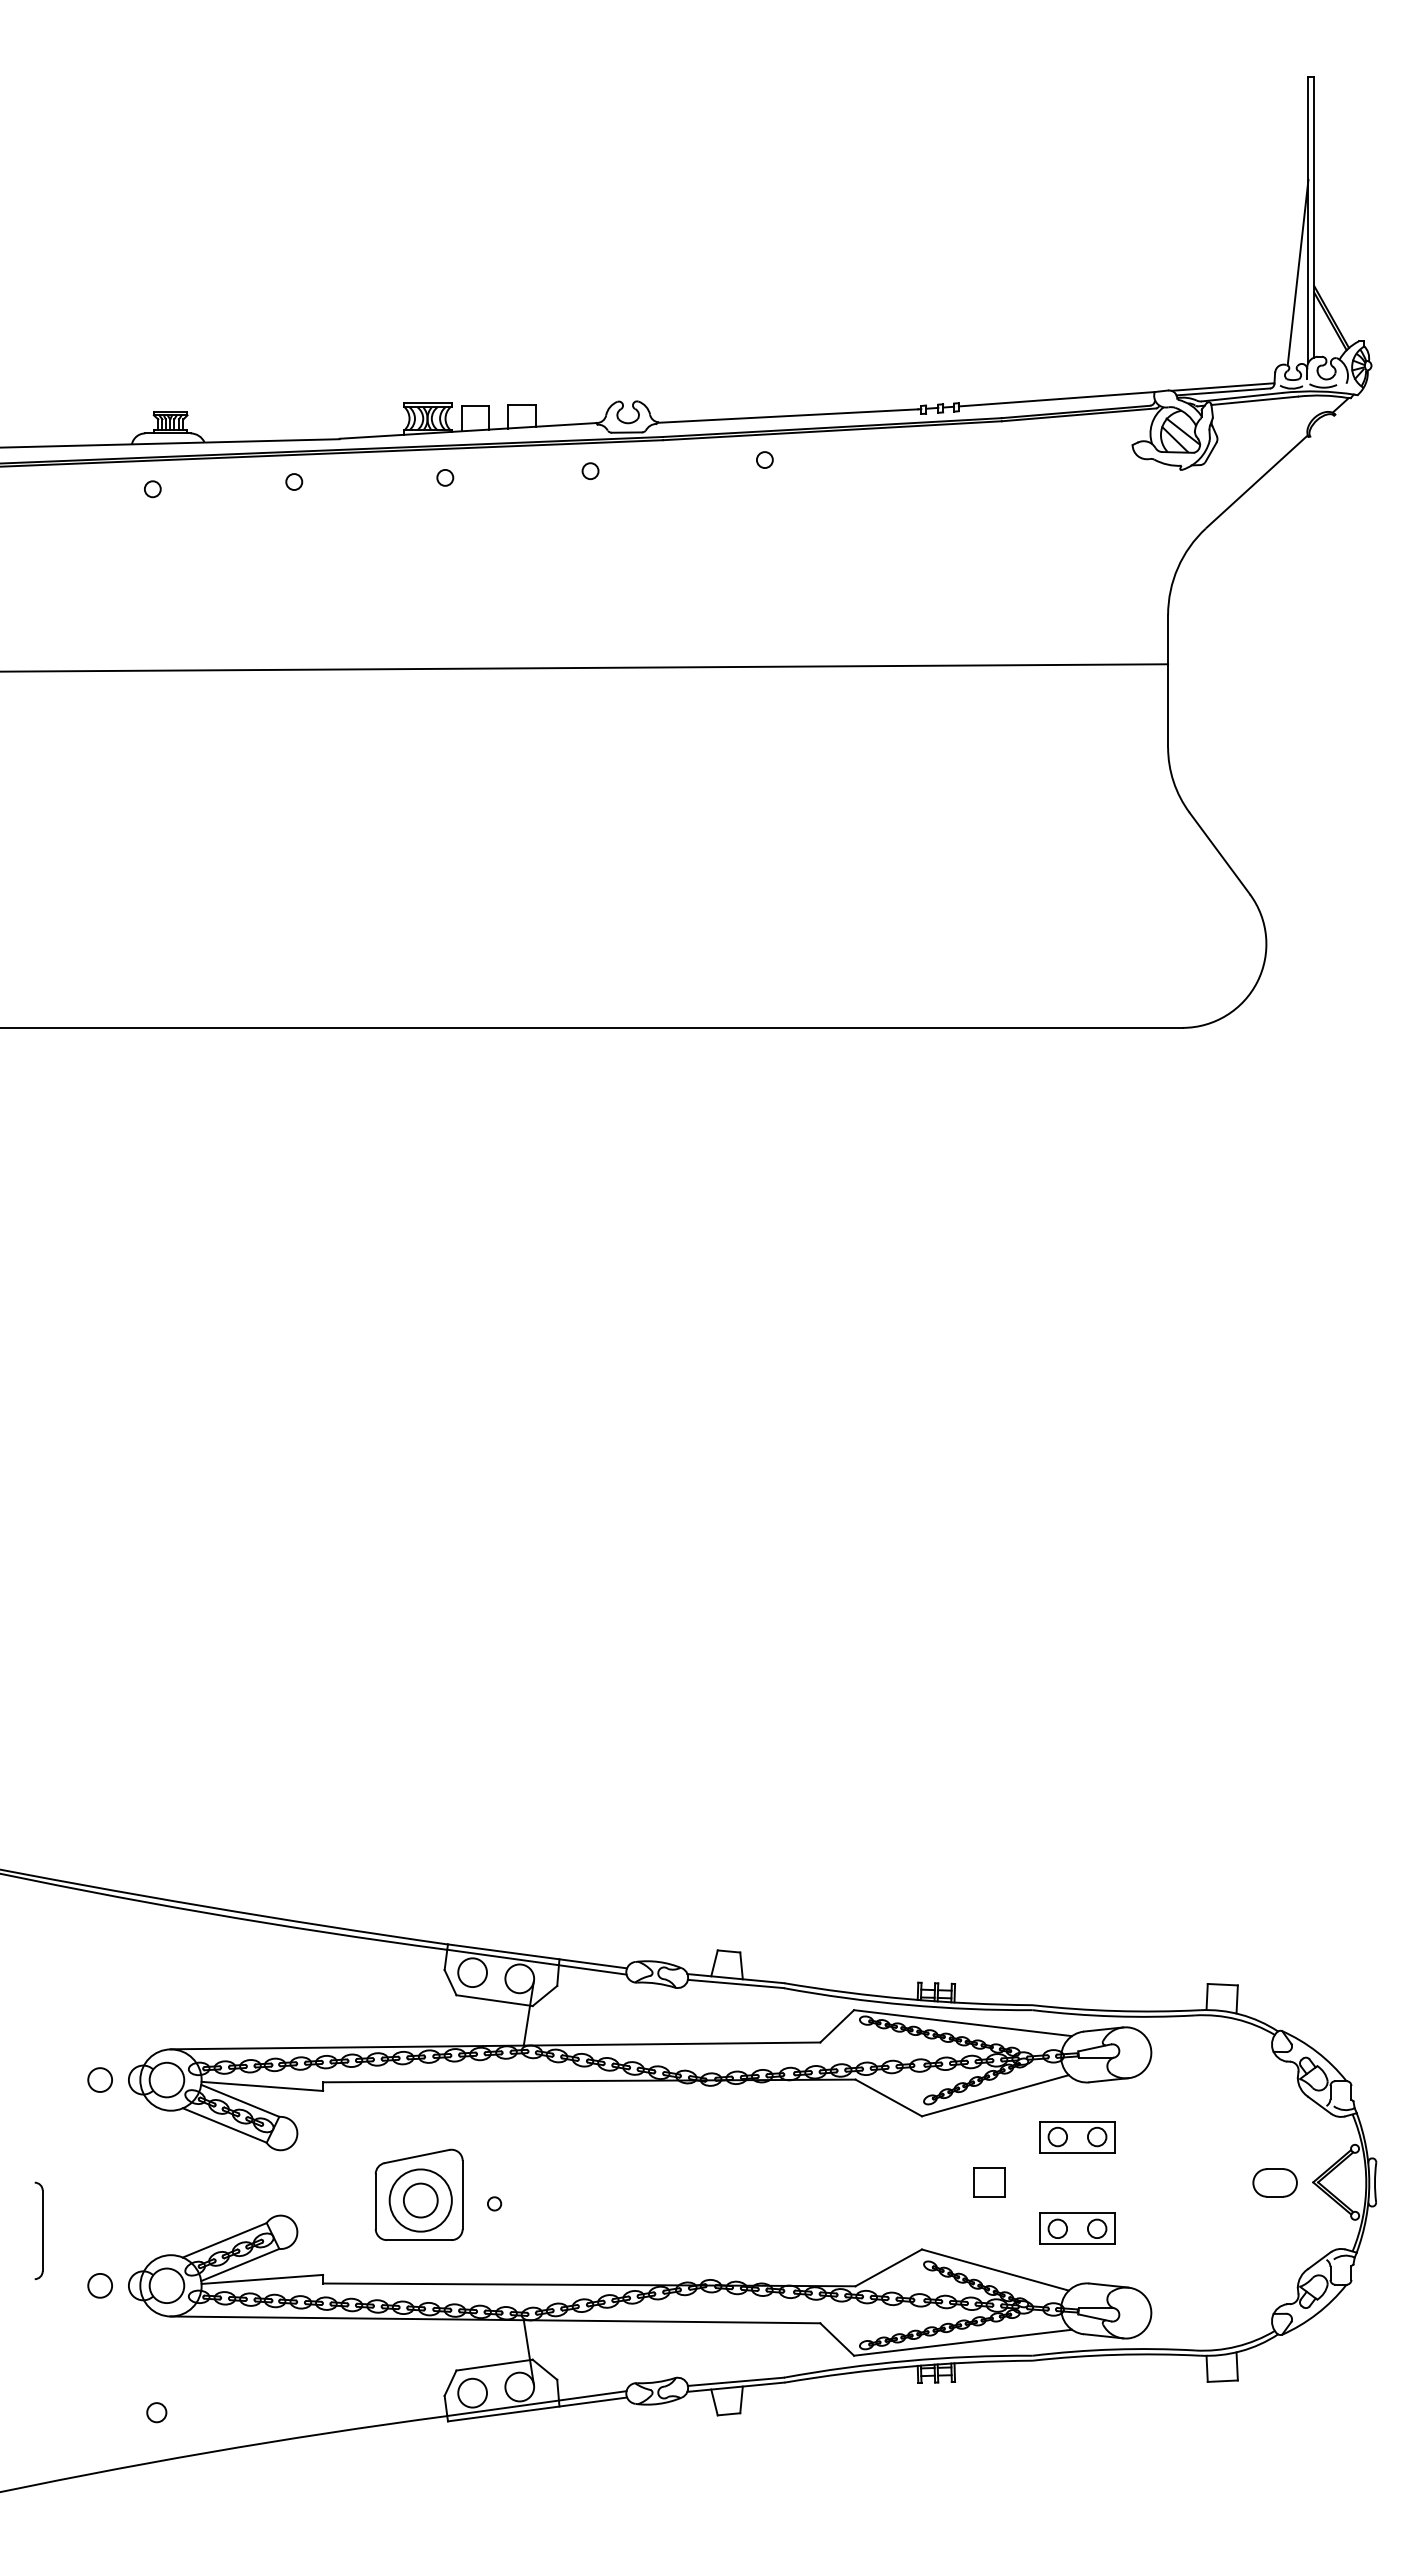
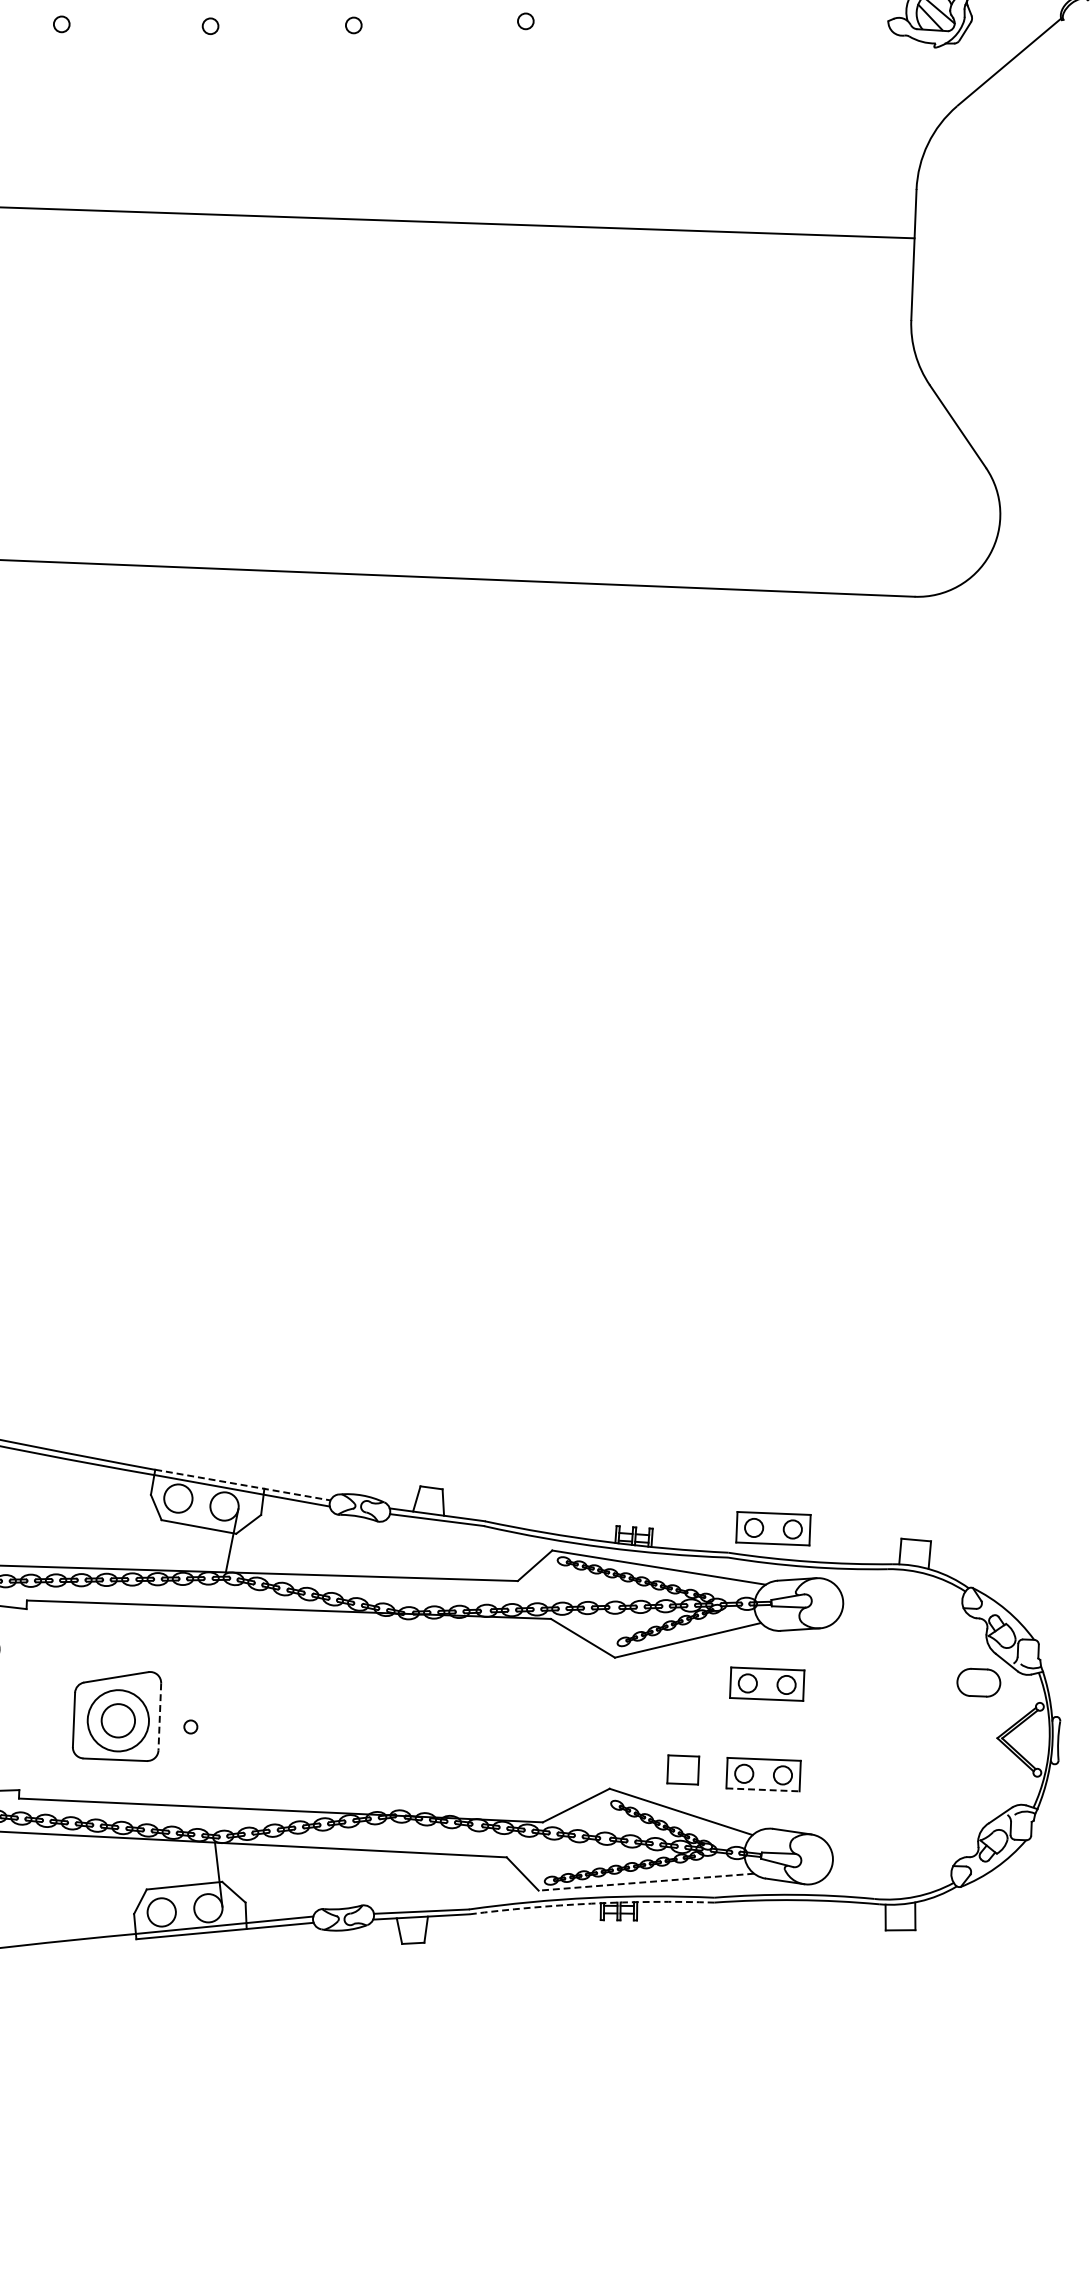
line: (538, 1956) -> (243, 1485), solid -> dashed
part: (1077, 1979) -> (773, 1529), added
part: (989, 2182) -> (682, 1770), moved
part: (1274, 2182) -> (978, 1682), moved
line: (462, 2195) -> (159, 1717), solid -> dashed
line: (1078, 2244) -> (763, 1790), solid -> dashed
line: (963, 2342) -> (646, 1881), solid -> dashed
arc: (908, 2366) -> (591, 1903), solid -> dashed

